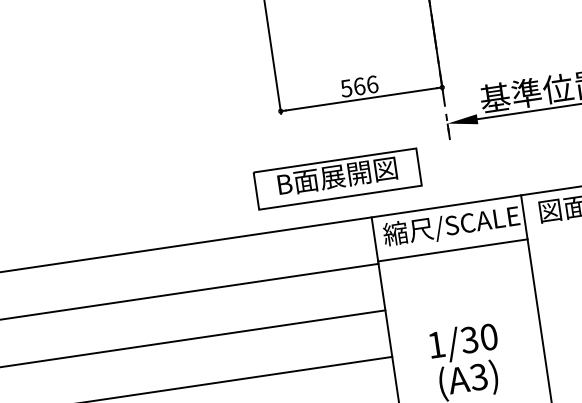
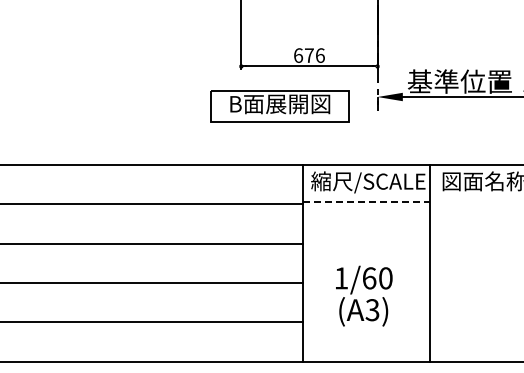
text: (352, 87) -> (303, 55), 566 -> 676
part: (337, 179) -> (279, 106), moved
line: (452, 250) -> (366, 202), solid -> dashed
text: (469, 340) -> (369, 278), 1/30 -> 1/60

